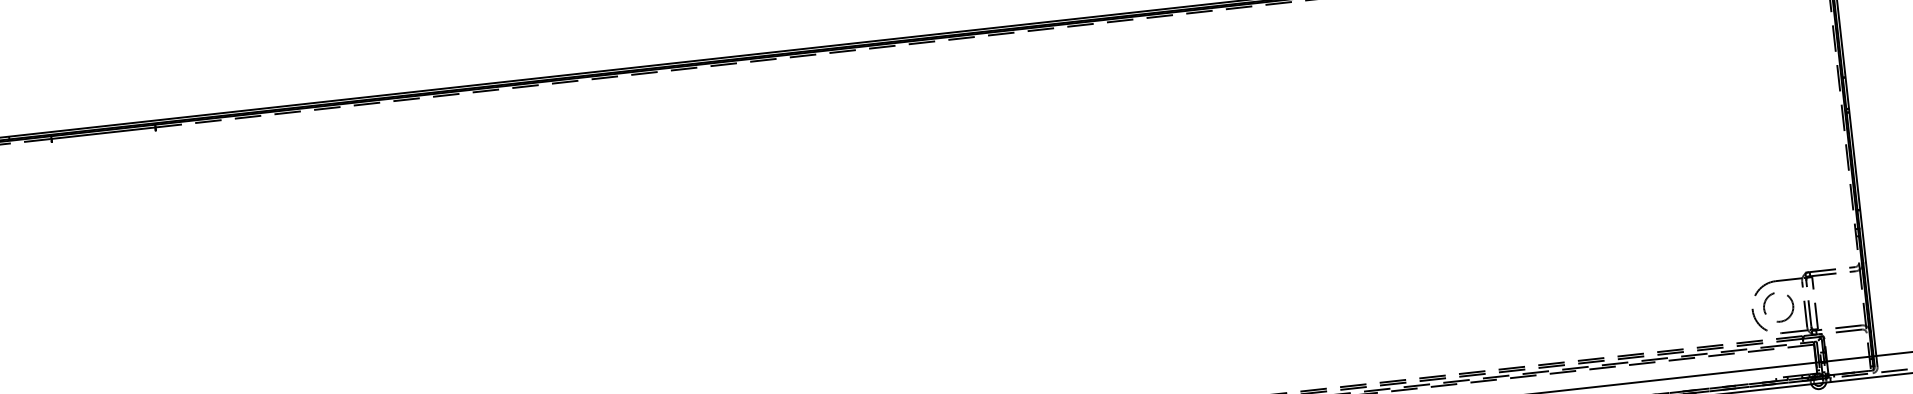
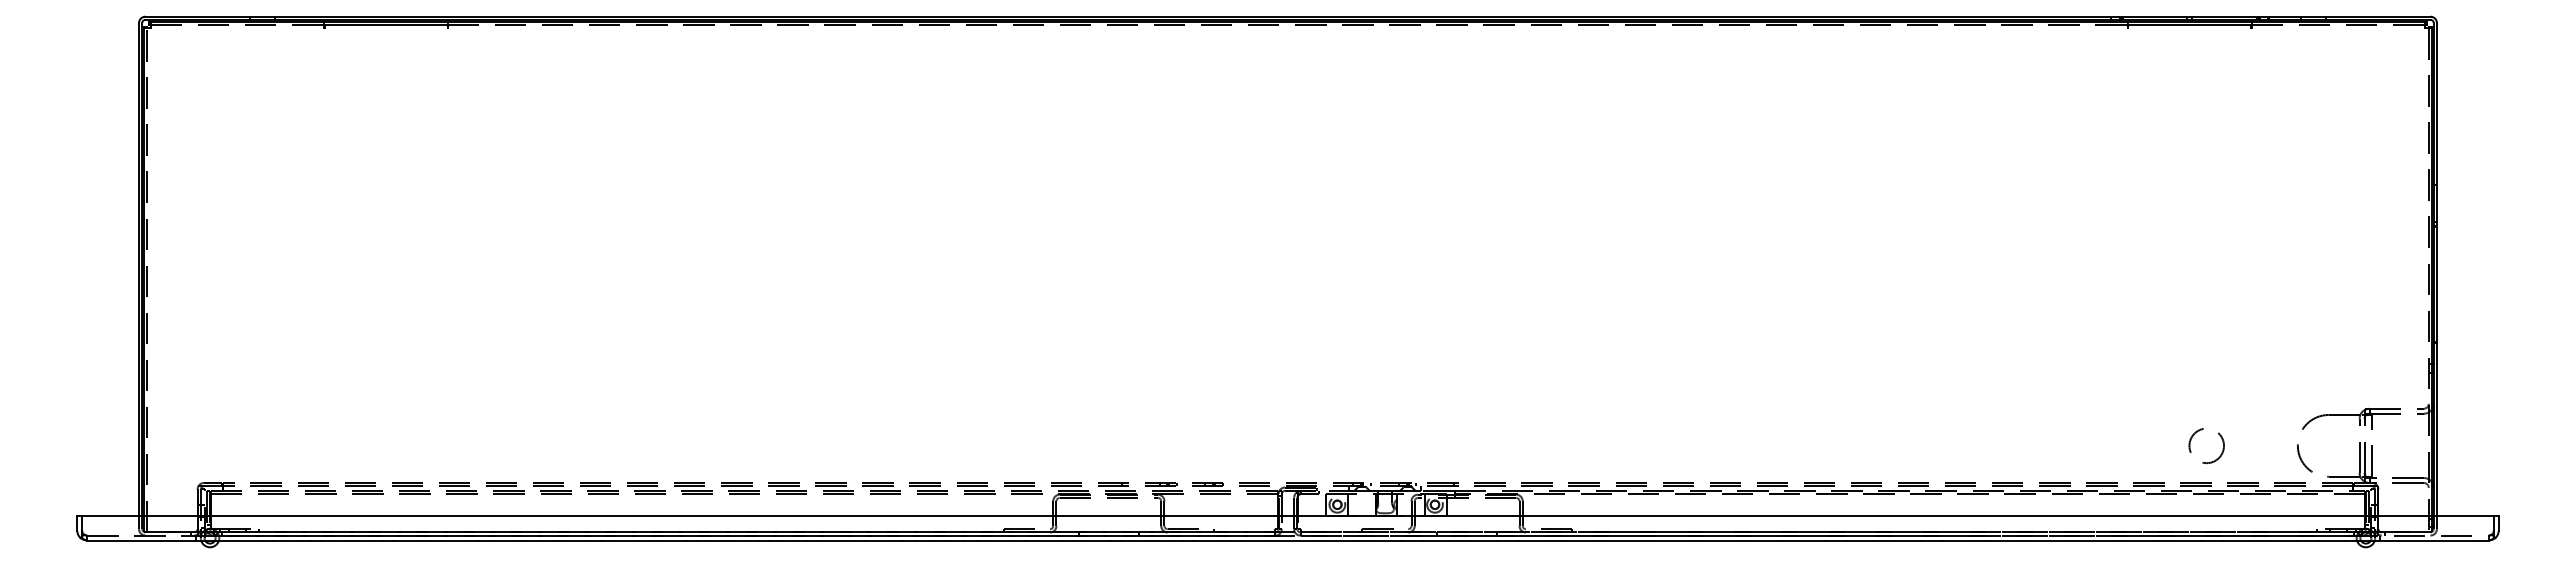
circle: (1778, 306) -> (2206, 445), moved

